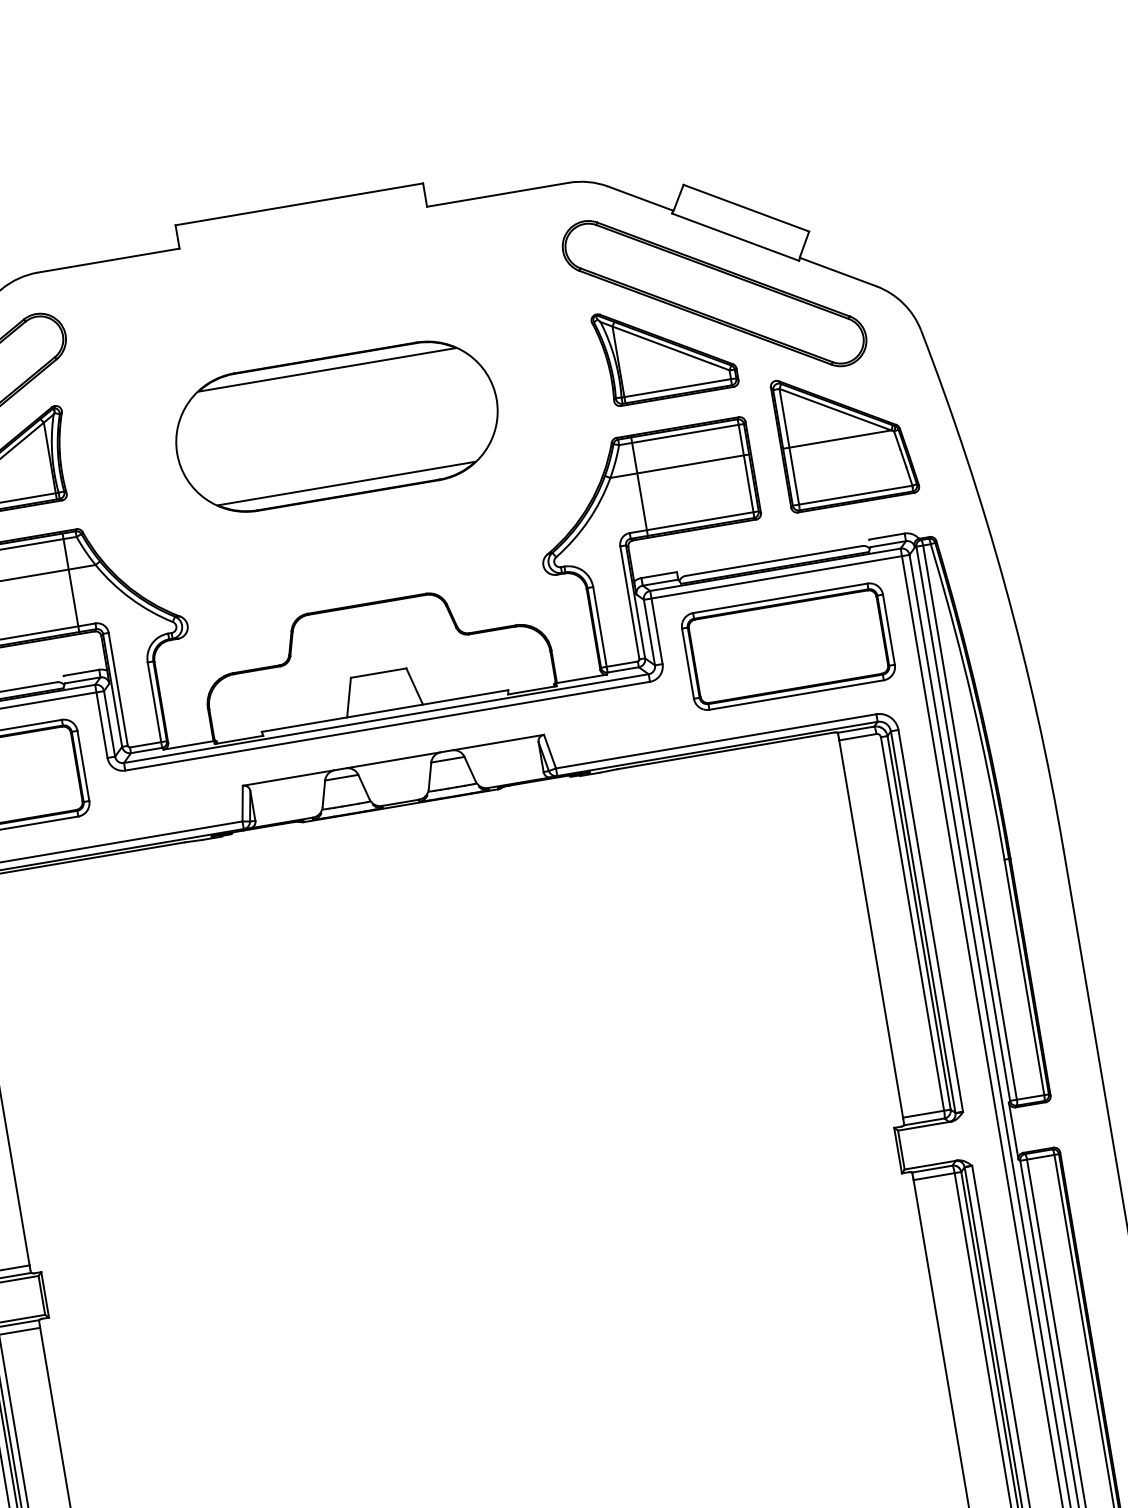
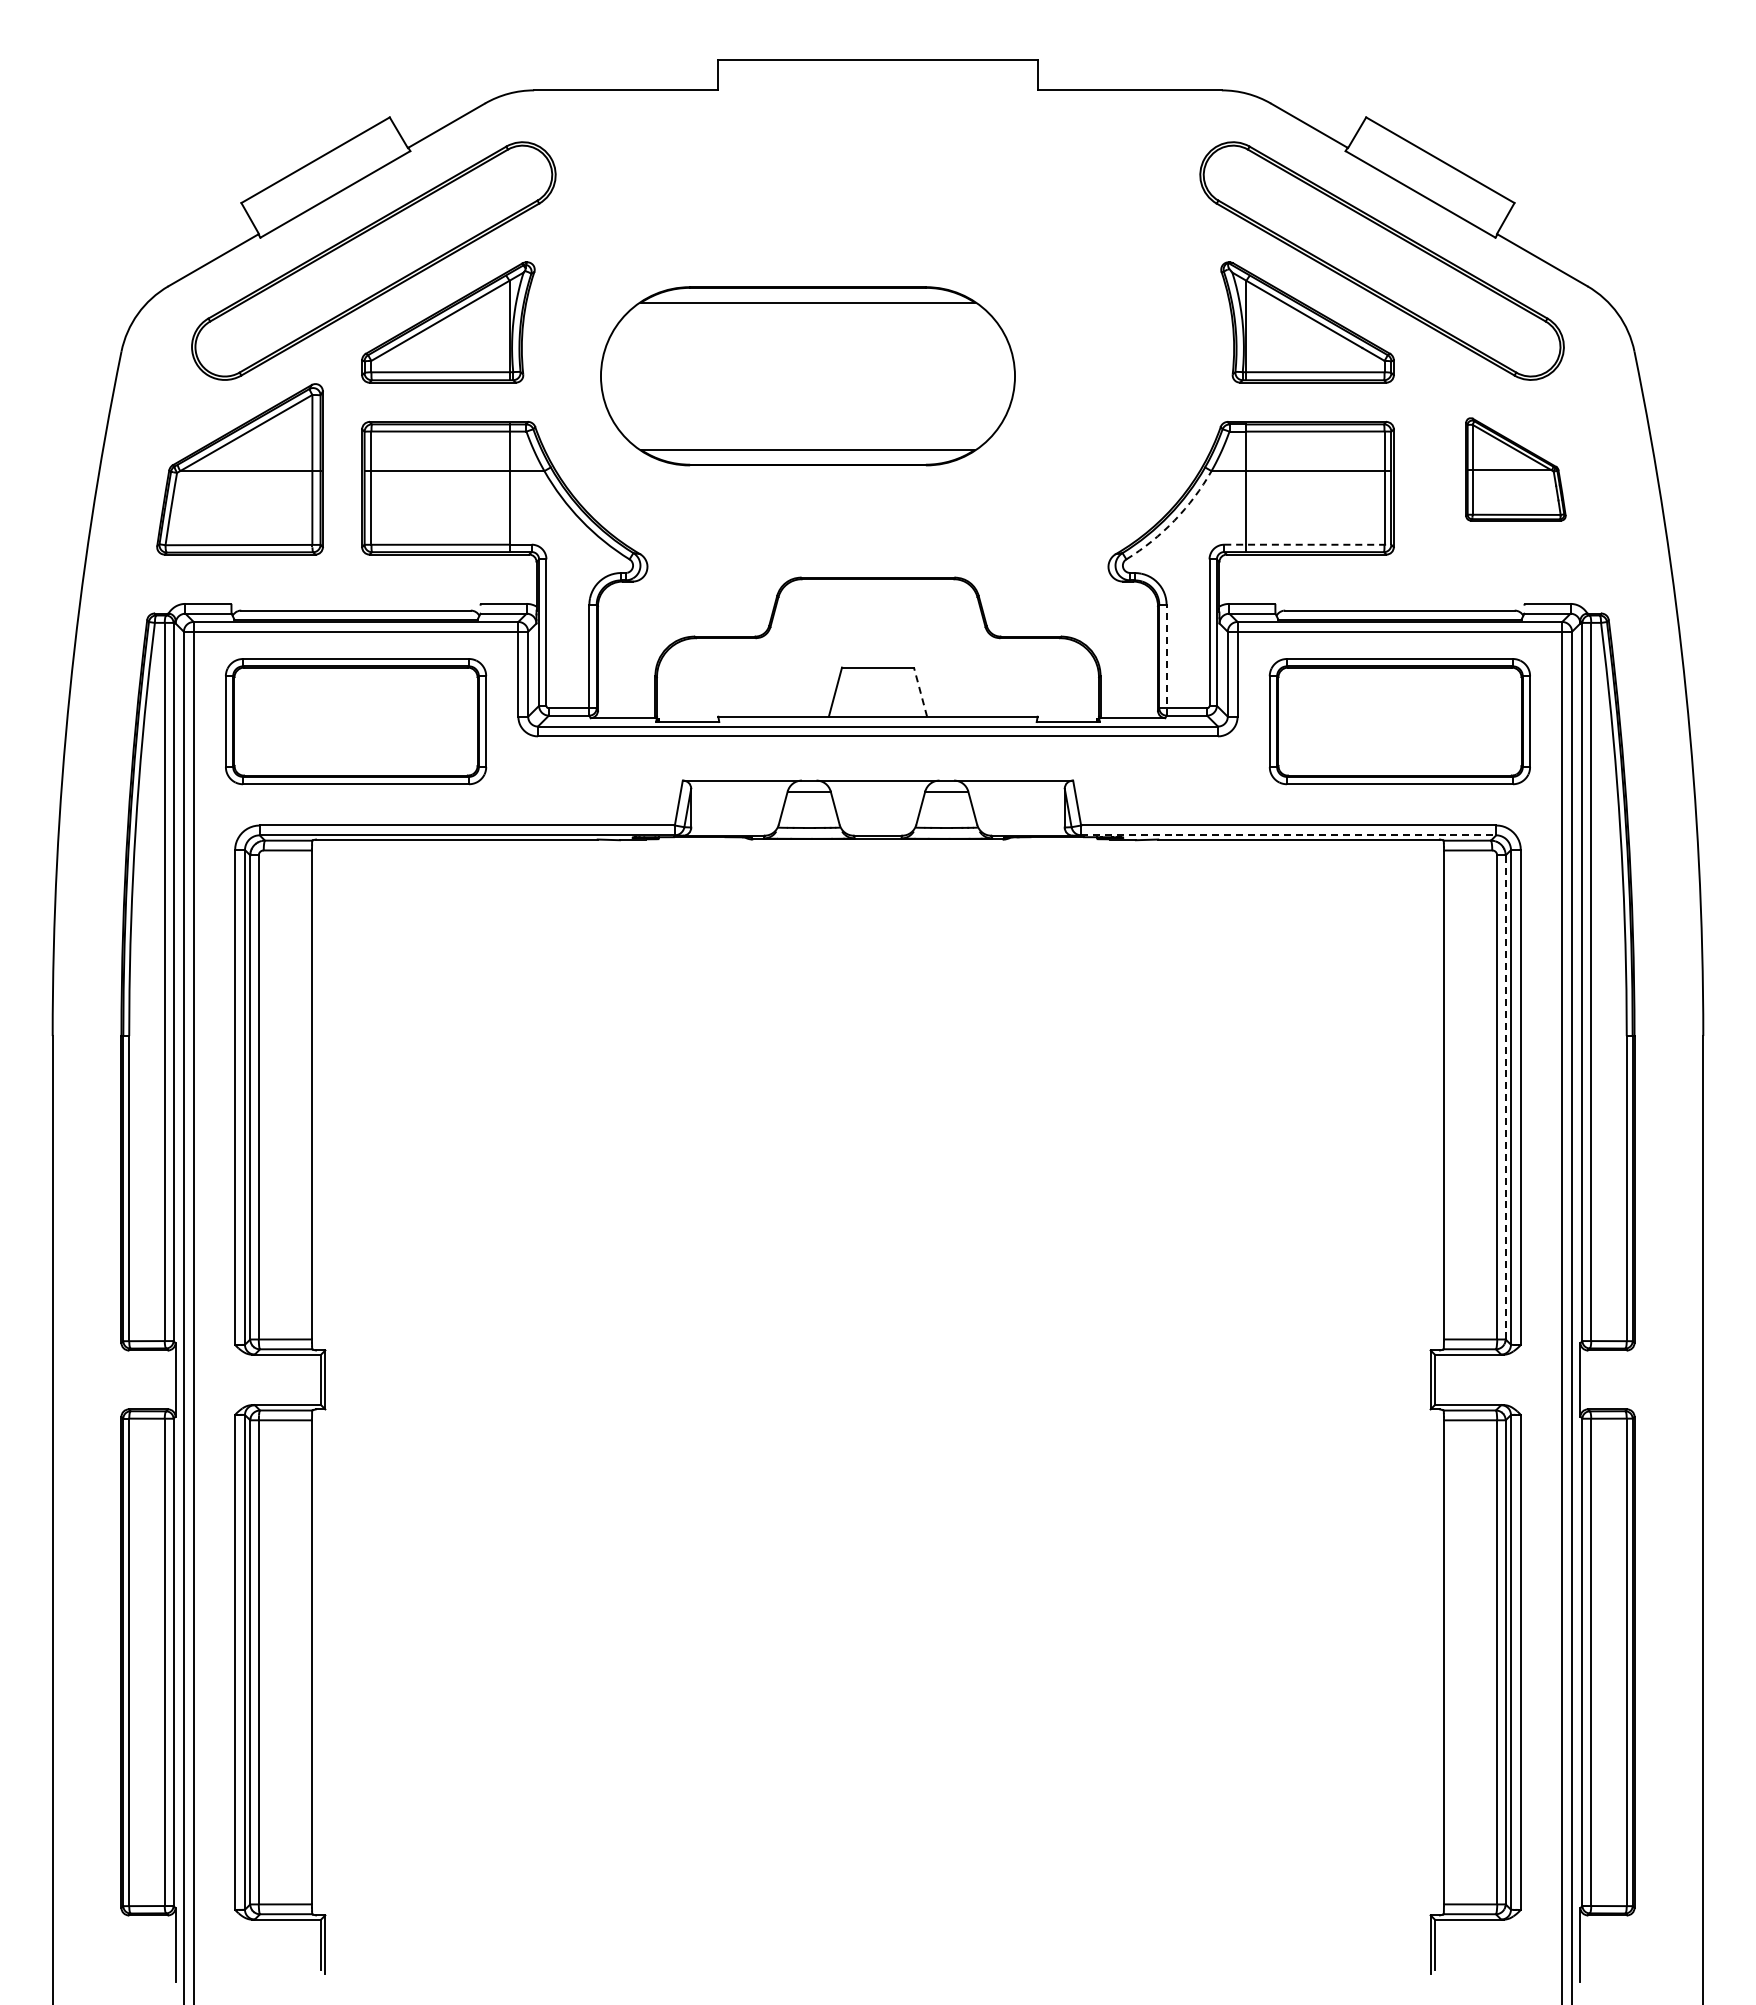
part: (336, 426) -> (807, 376), moved
part: (844, 437) -> (1515, 469), size x0.6
arc: (588, 520) -> (1174, 520), solid -> dashed
line: (694, 522) -> (1307, 544), solid -> dashed
line: (600, 629) -> (1166, 659), solid -> dashed
line: (414, 686) -> (920, 691), solid -> dashed
line: (717, 749) -> (1288, 835), solid -> dashed
line: (918, 922) -> (1505, 1096), solid -> dashed

